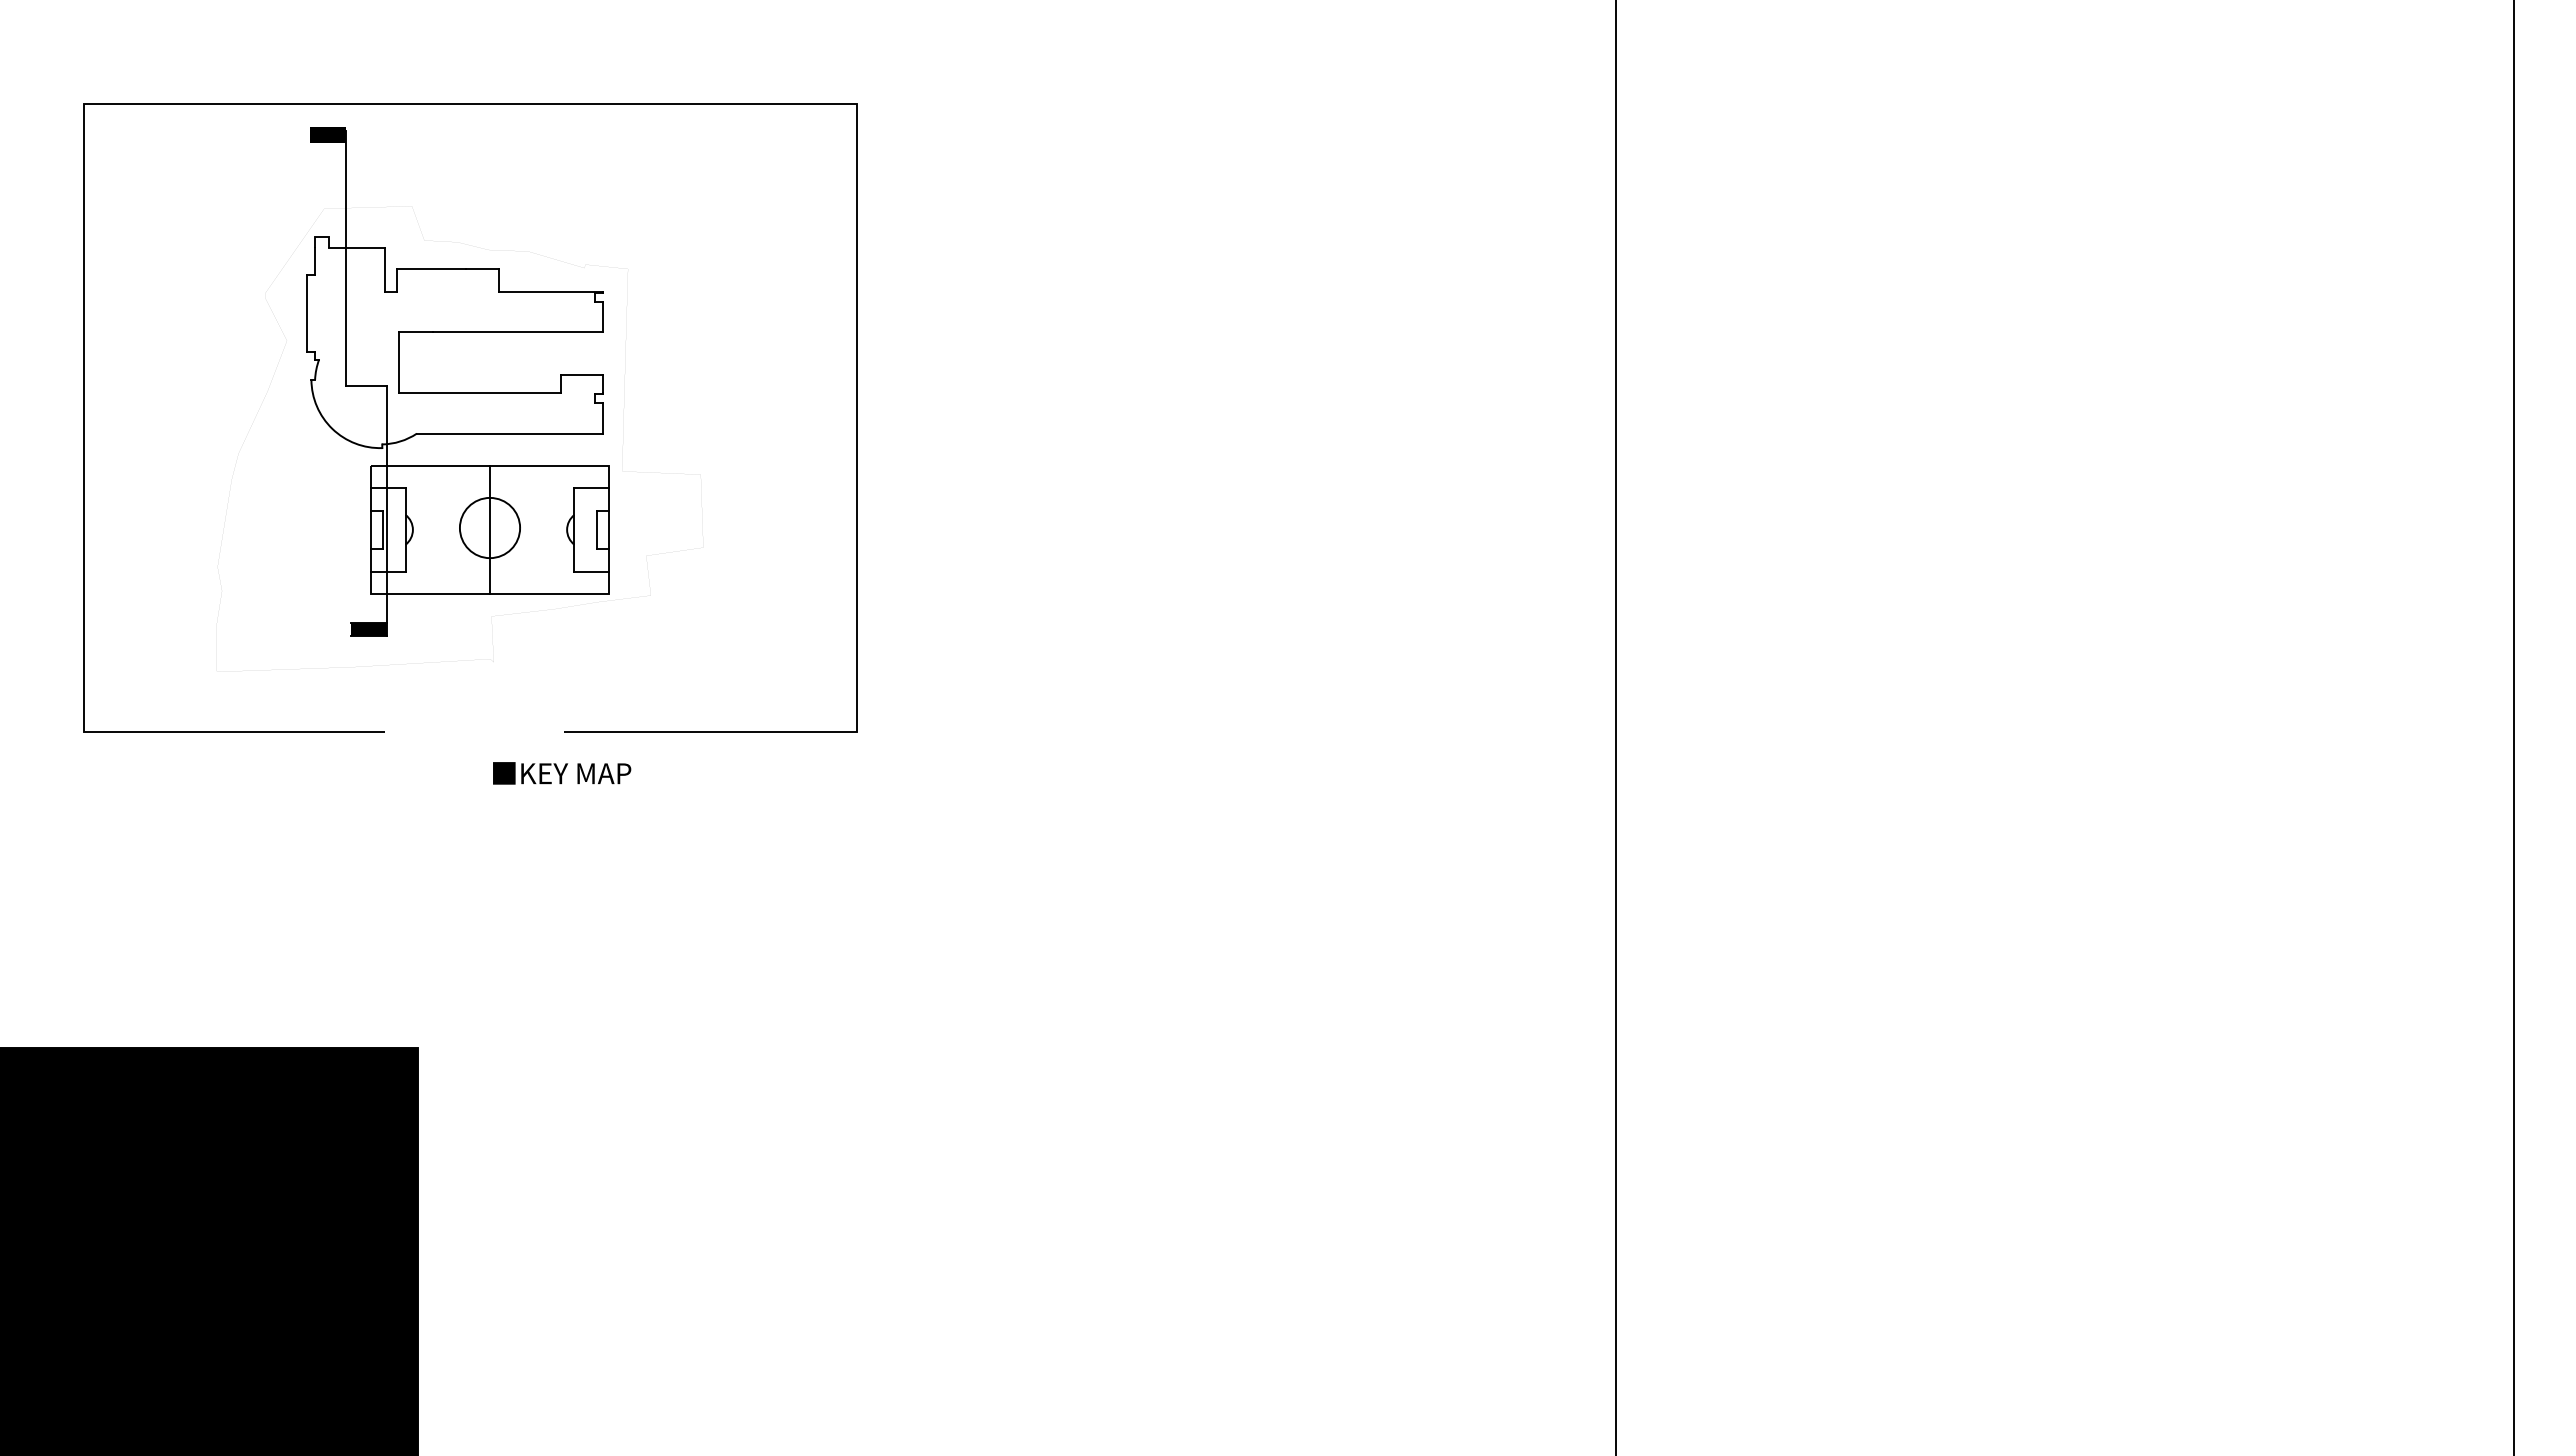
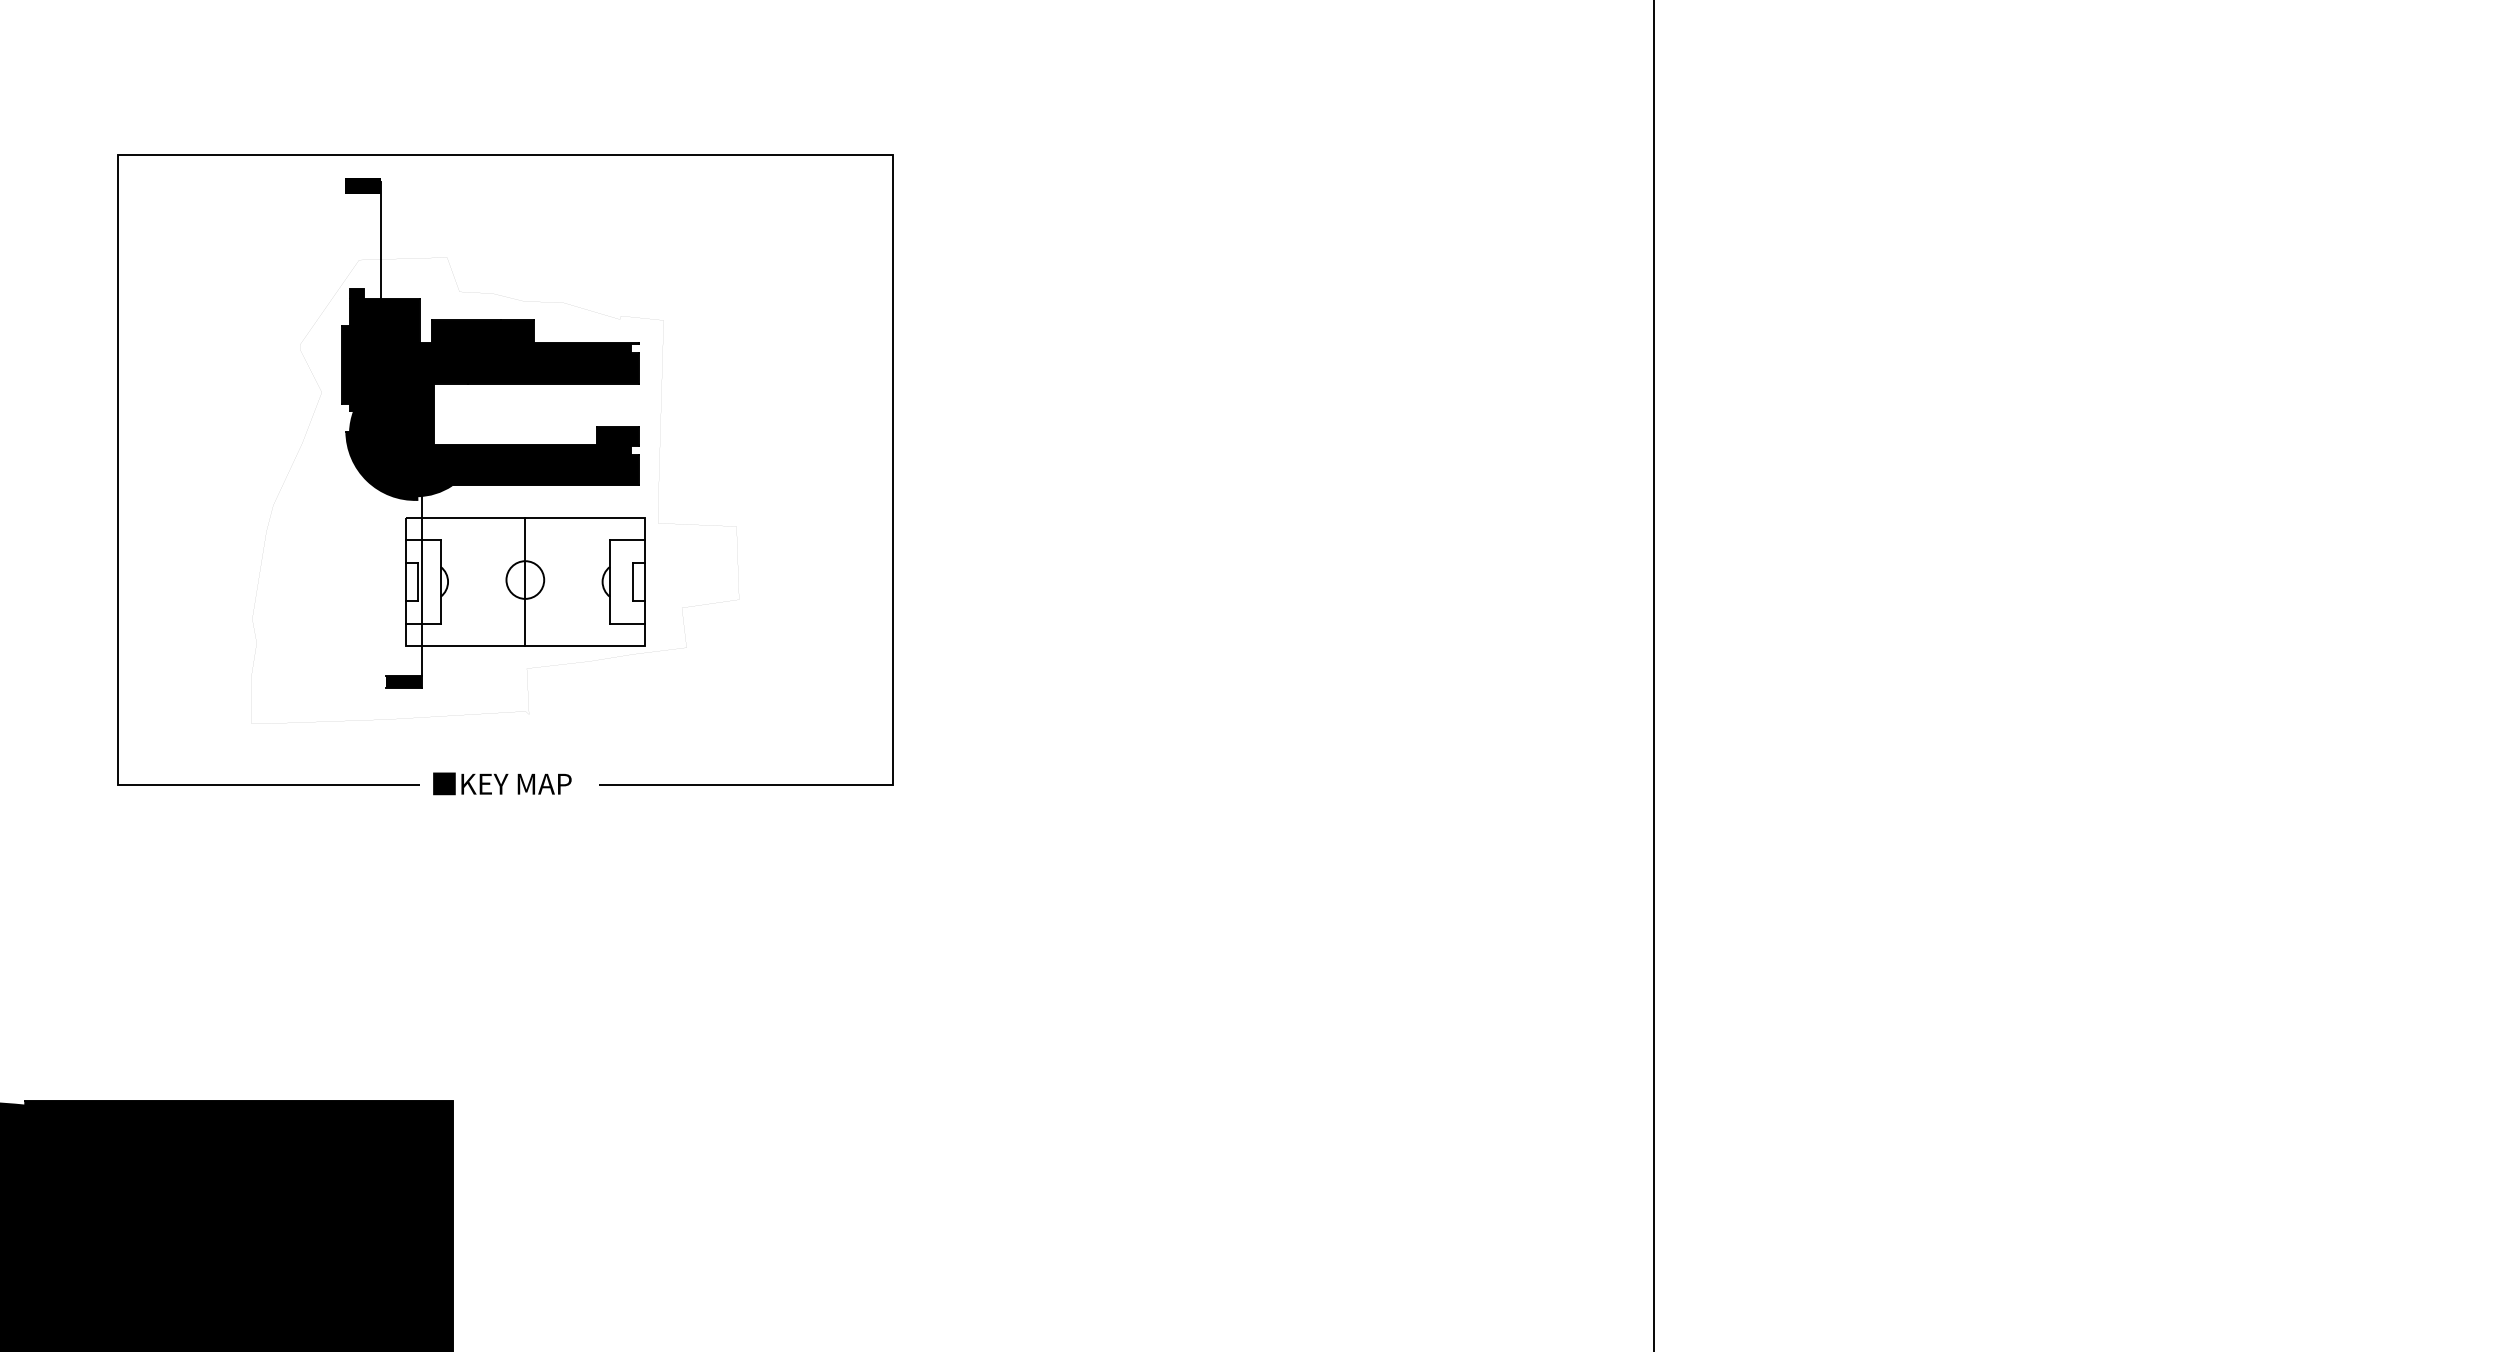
fill: (455, 342) -> (490, 394), added
circle: (489, 527) -> (524, 579), size x0.62
text: (562, 773) -> (502, 783), moved

